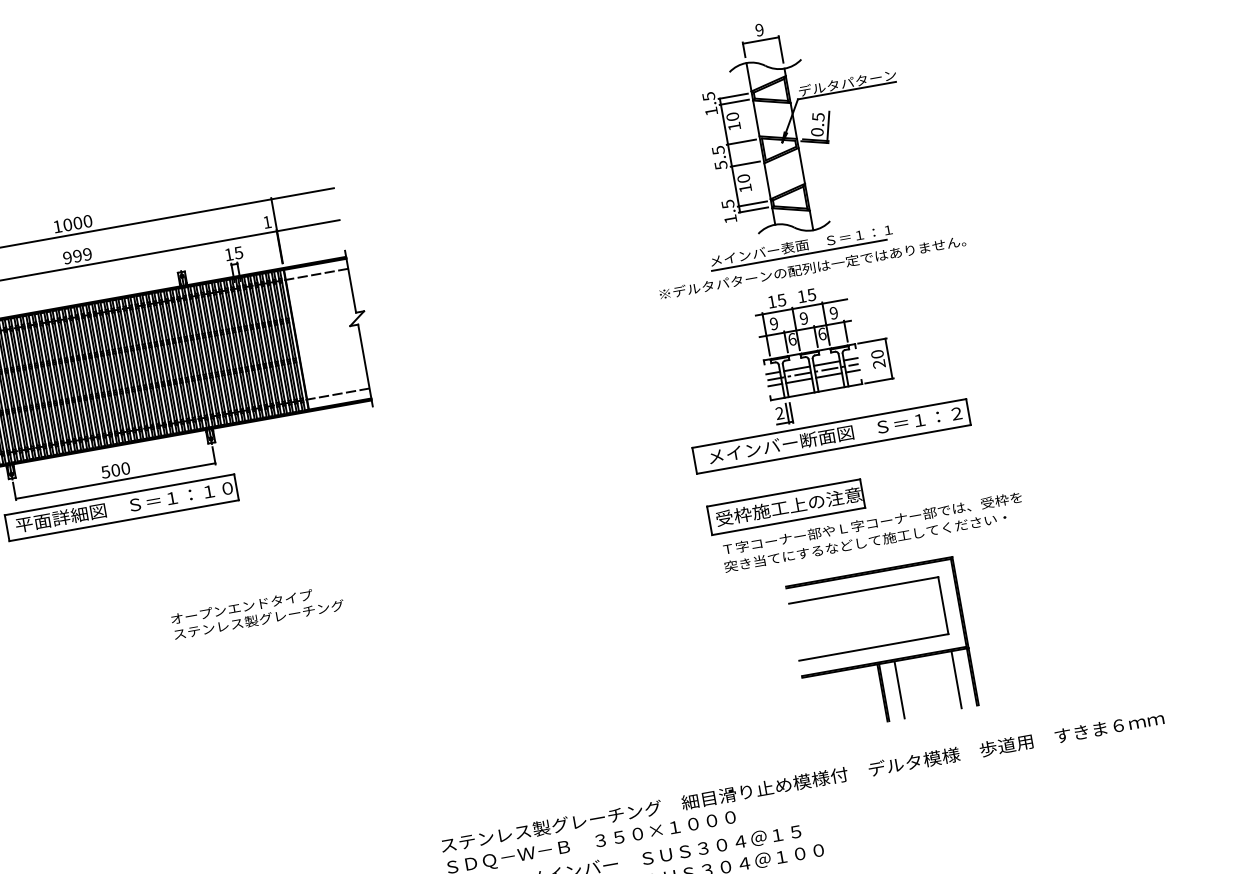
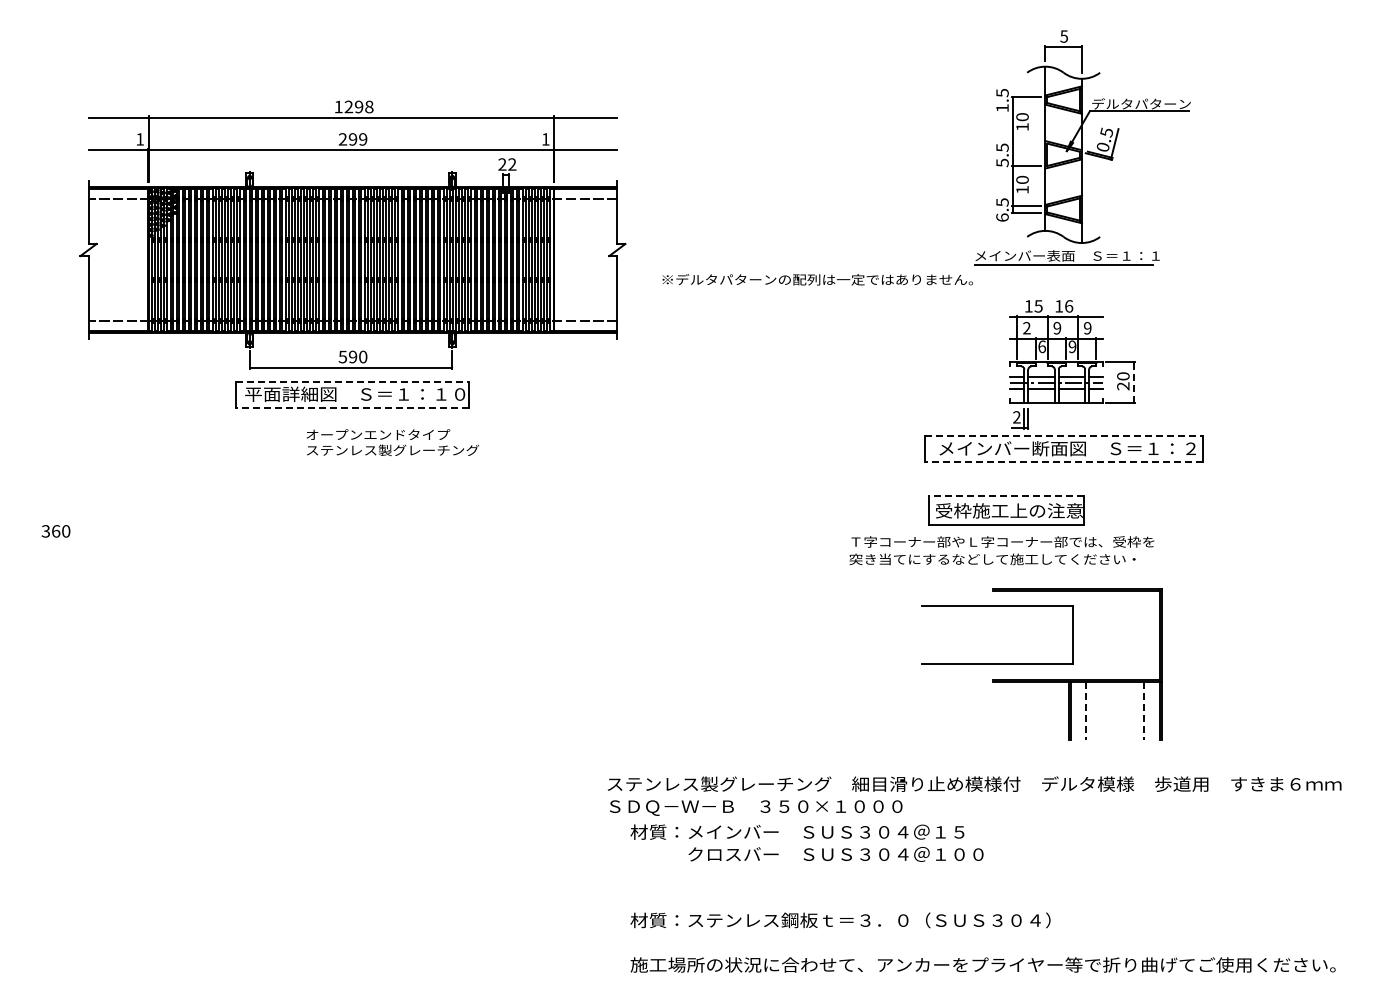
text: (758, 30) -> (1063, 36), 9 -> 5
line: (734, 102) -> (1026, 103), removed
line: (741, 142) -> (1026, 143), removed
text: (730, 219) -> (1002, 217), 1.5 -> 6.5
text: (77, 222) -> (358, 106), 1000 -> 1298
text: (234, 253) -> (507, 164), 15 -> 22
text: (67, 258) -> (342, 139), 999 -> 299
text: (812, 267) -> (817, 279), moved
text: (812, 294) -> (1069, 306), 15 -> 16
text: (773, 324) -> (1026, 328), 9 -> 2
text: (822, 333) -> (1072, 346), 6 -> 9
line: (888, 358) -> (1133, 382), solid -> dashed
line: (830, 423) -> (1064, 436), solid -> dashed
line: (833, 449) -> (1063, 462), solid -> dashed
text: (115, 469) -> (352, 356), 500 -> 590
line: (783, 493) -> (1006, 496), solid -> dashed
line: (119, 494) -> (352, 381), solid -> dashed
line: (124, 521) -> (352, 408), solid -> dashed
text: (872, 532) -> (1001, 550), moved
part: (863, 590) -> (997, 606), moved
text: (257, 612) -> (392, 442), moved
line: (956, 679) -> (1144, 710), solid -> dashed
line: (899, 689) -> (1086, 710), solid -> dashed

